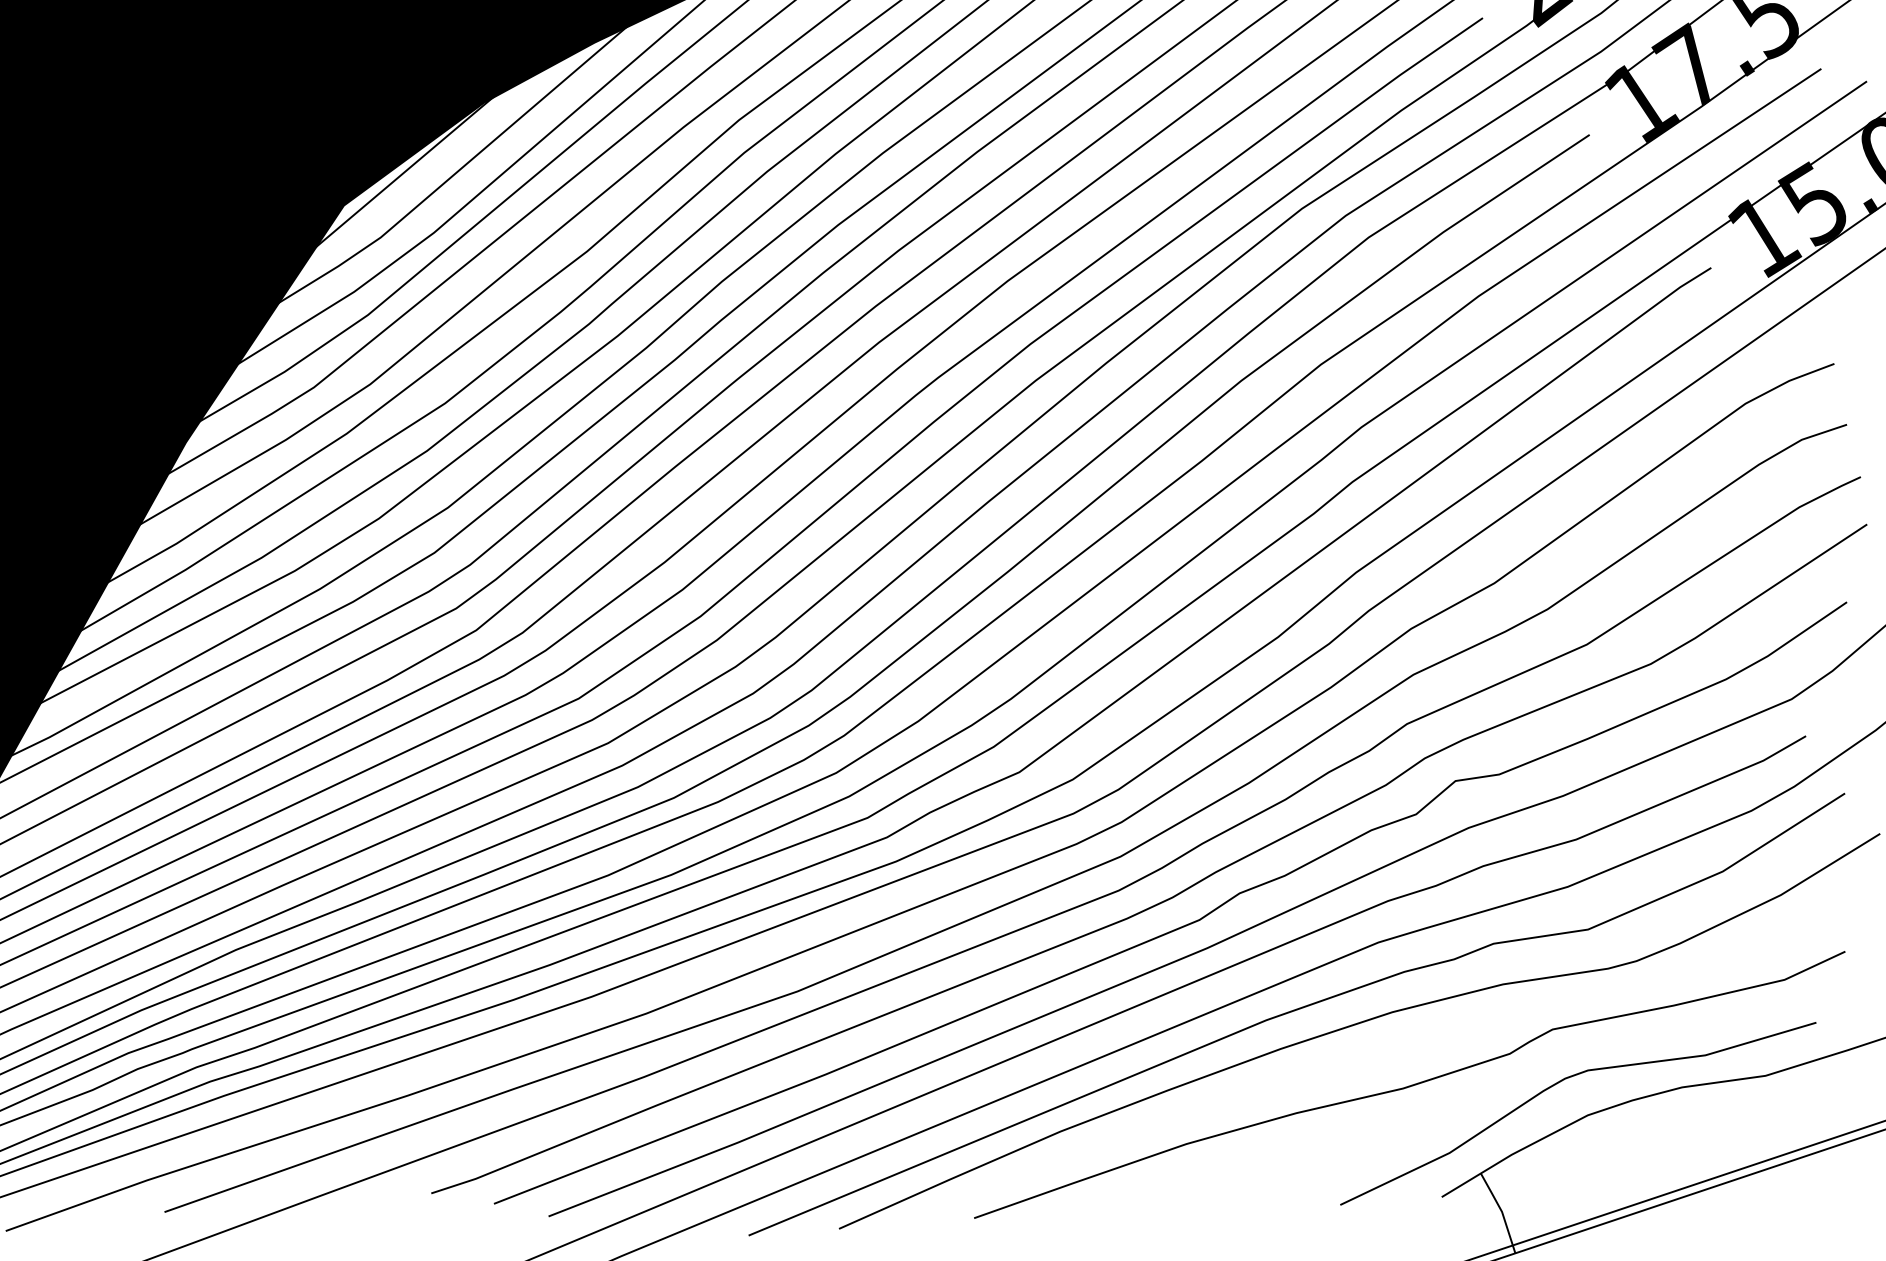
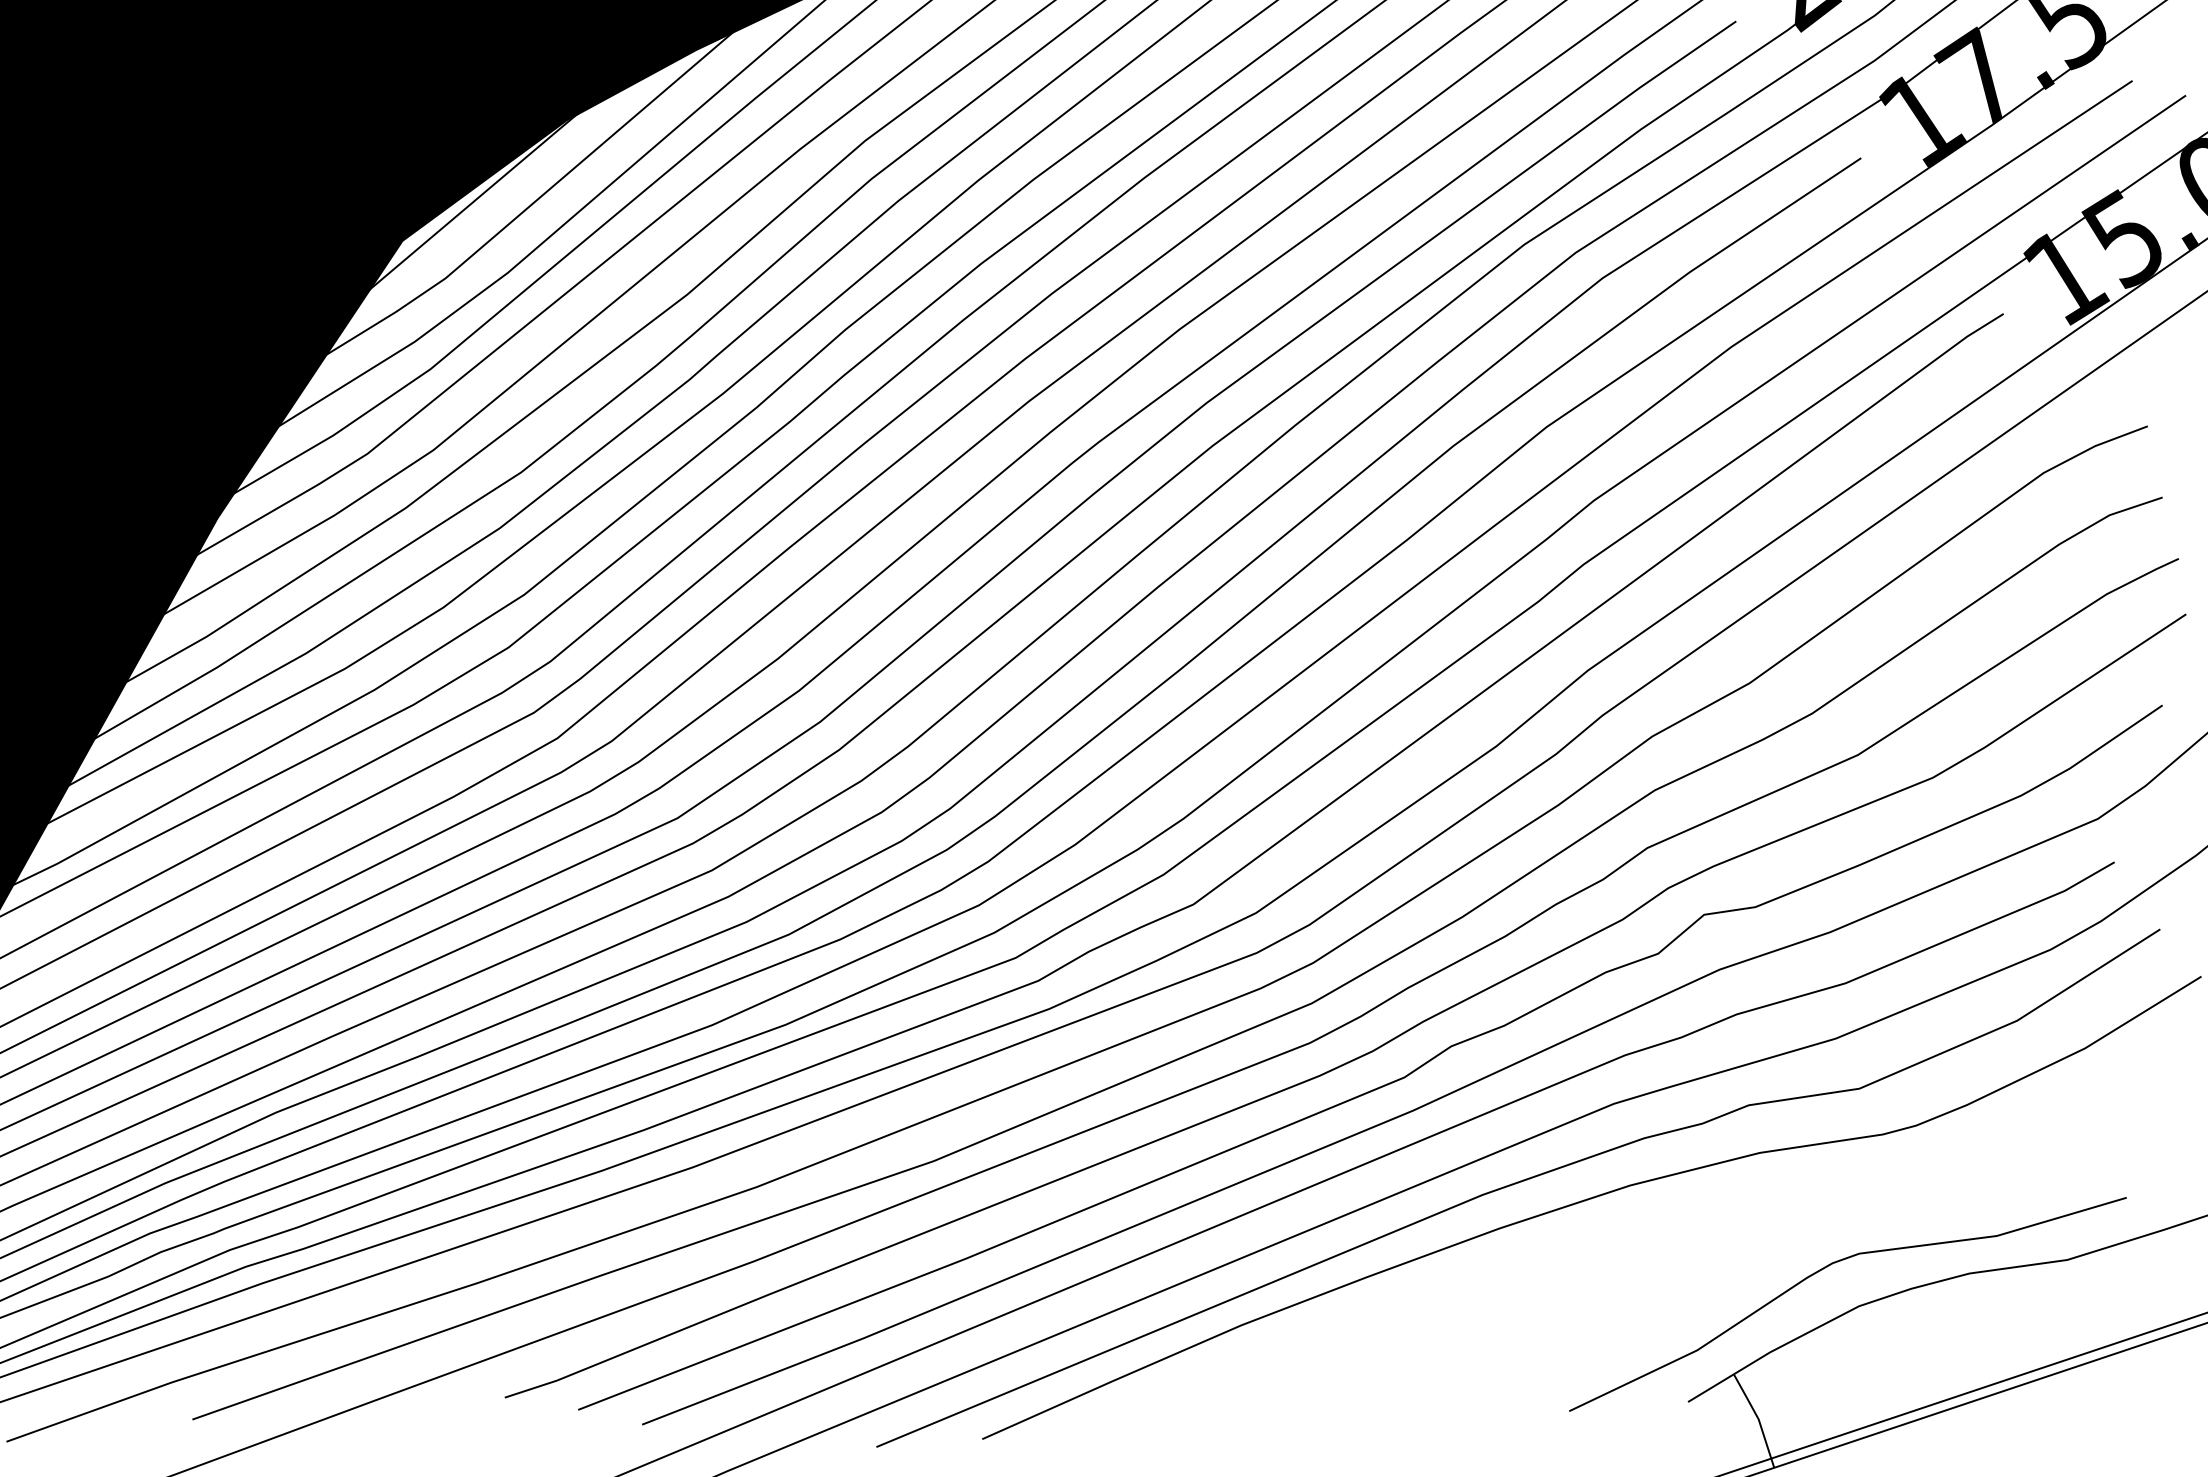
curve: (1409, 1085) -> (1650, 1271), removed

